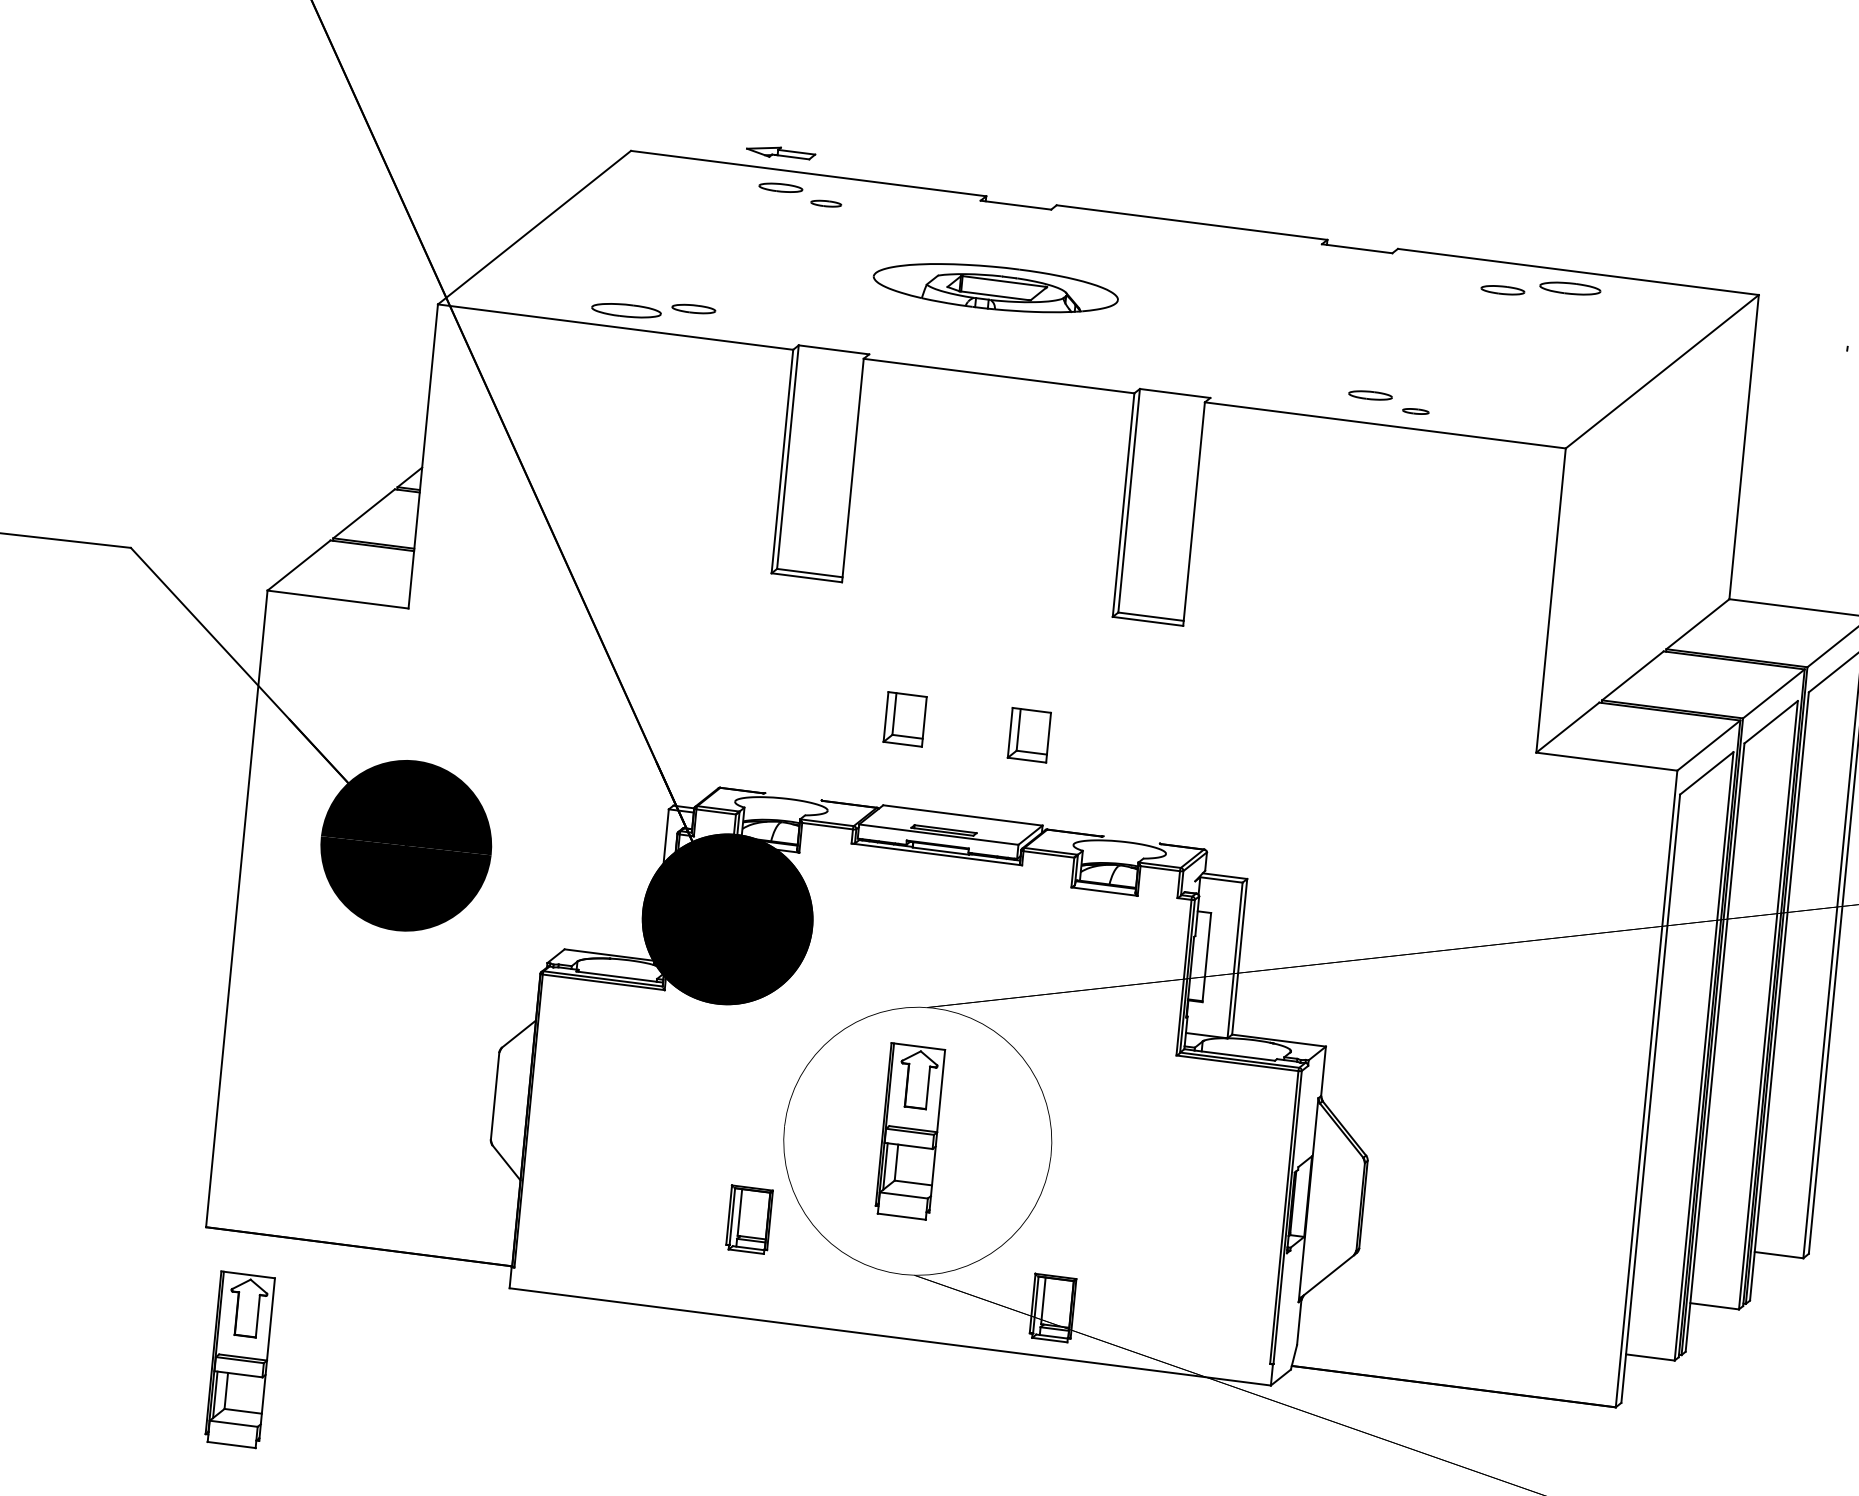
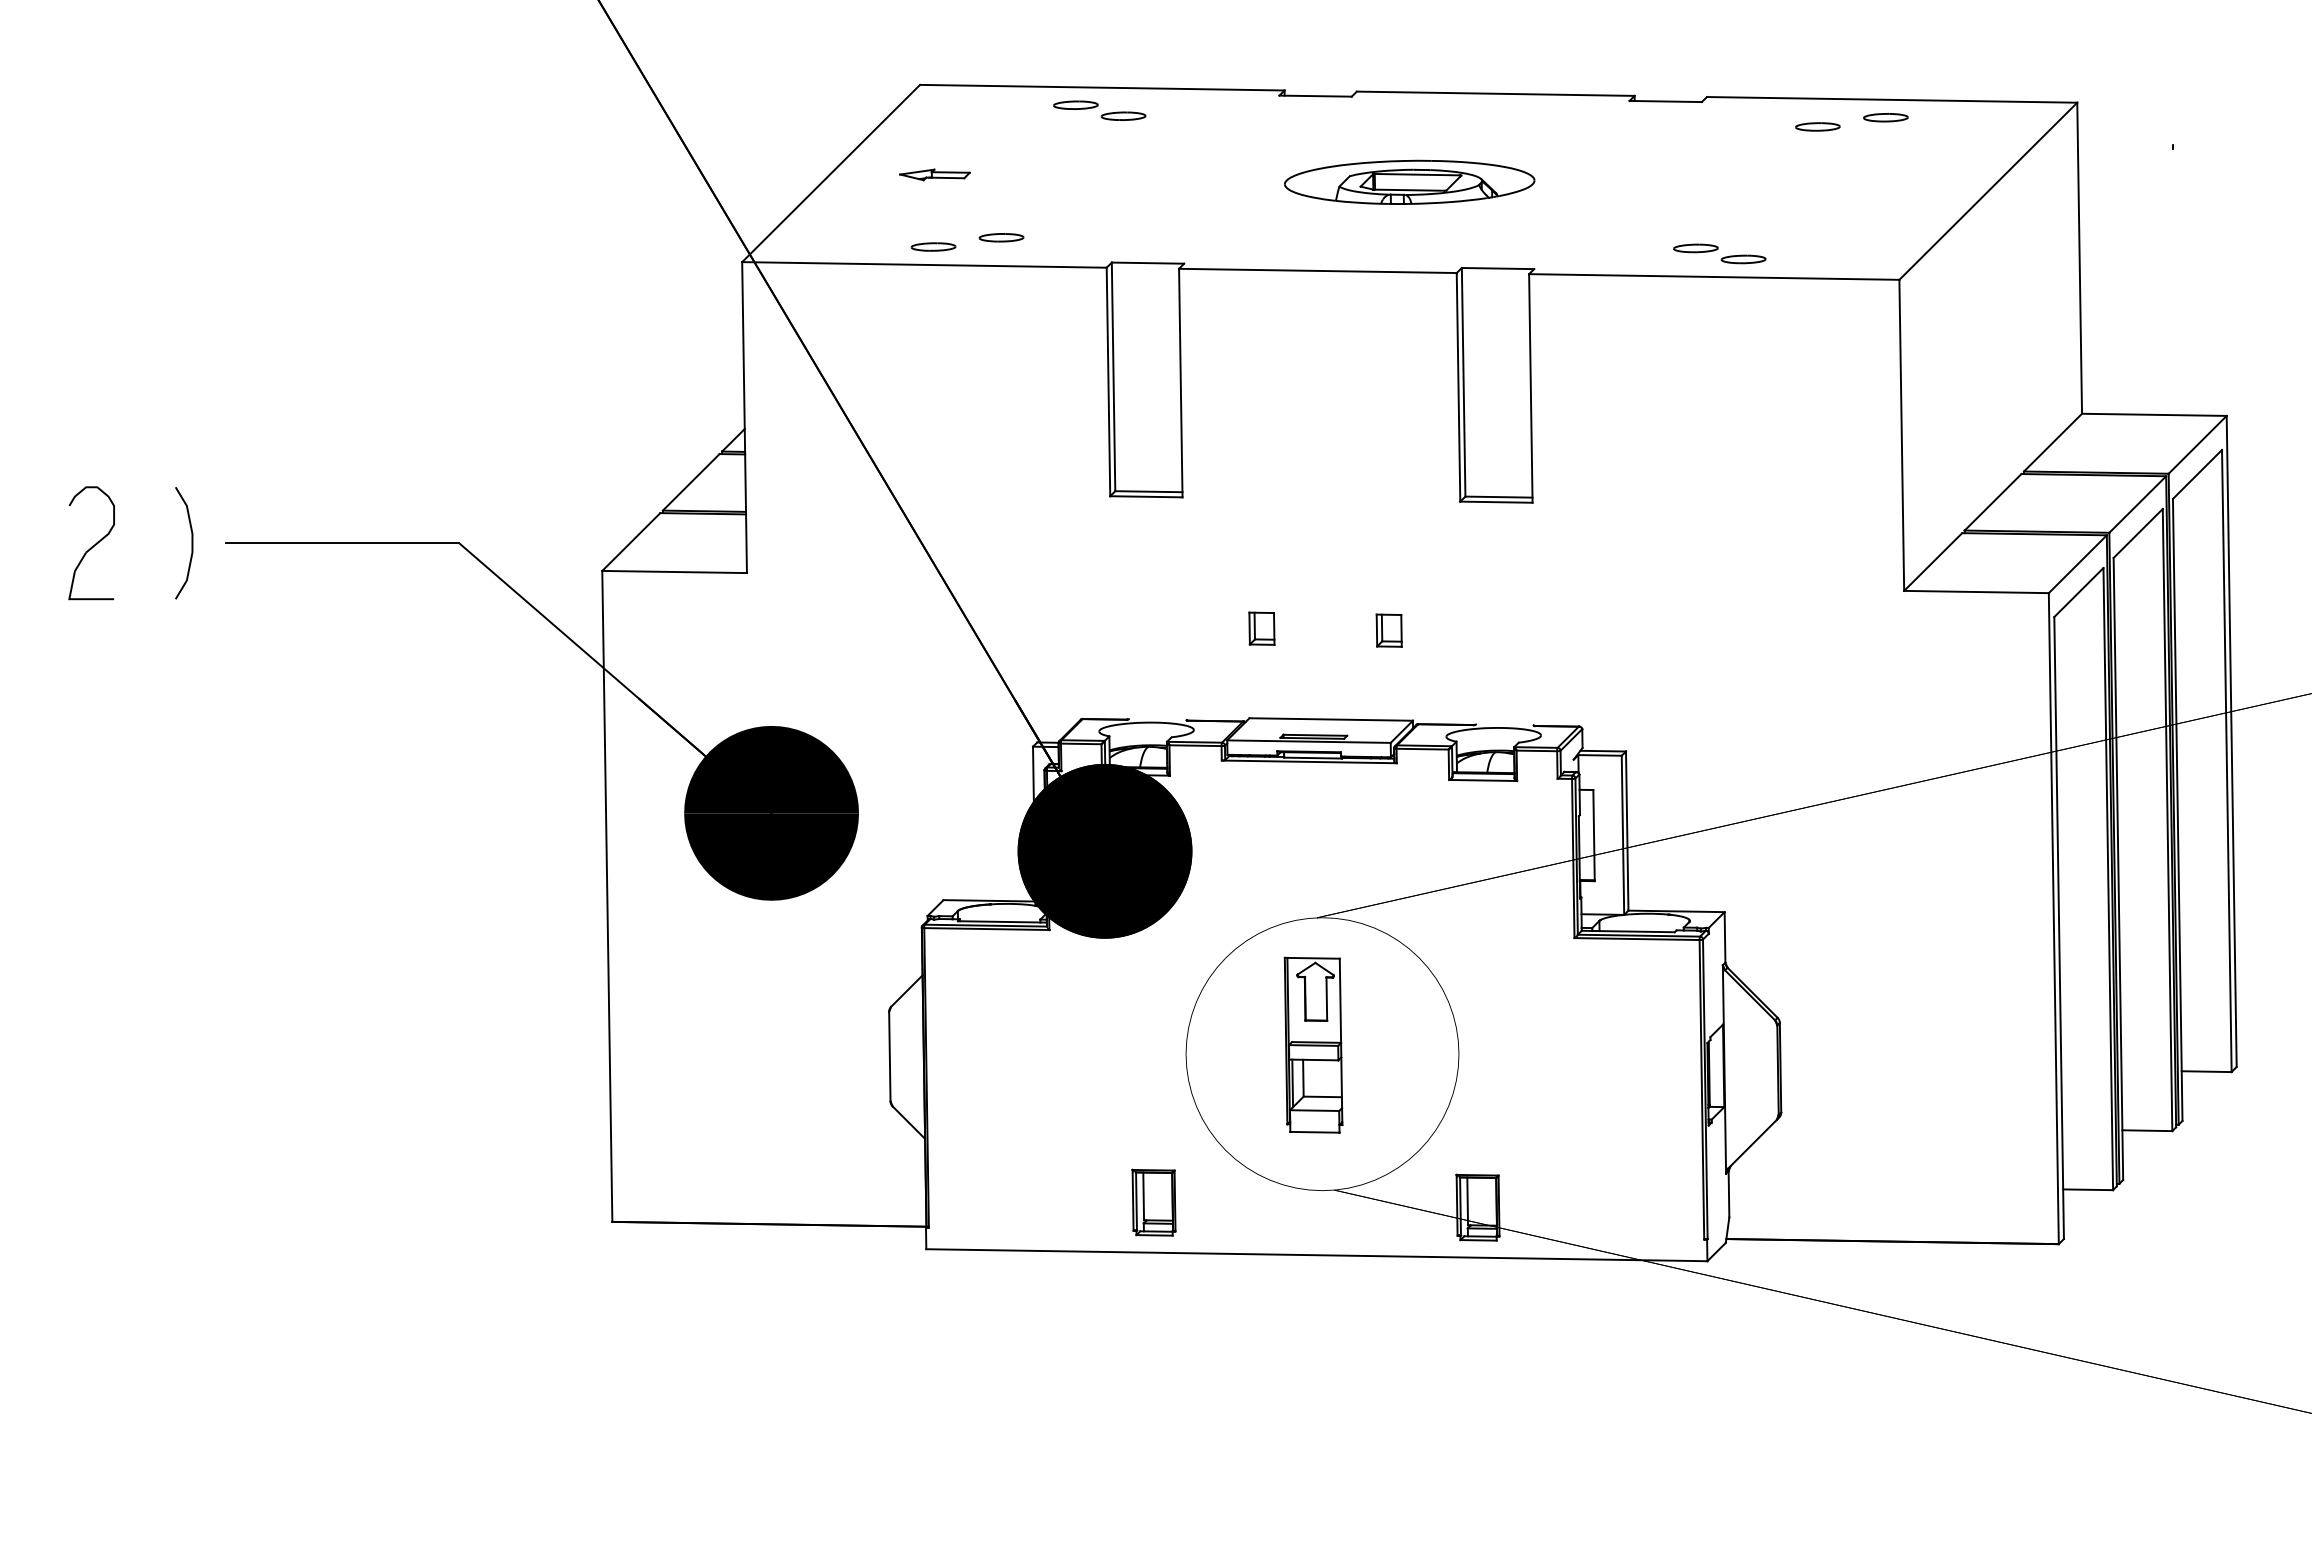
part: (780, 152) -> (934, 174), moved
part: (826, 203) -> (1123, 115), size x1.43
part: (995, 287) -> (1409, 181), moved
part: (1569, 288) -> (1885, 117), size x0.71
part: (626, 310) -> (933, 246), size x0.62
part: (1415, 411) -> (1743, 259), size x1.67
part: (904, 718) -> (1261, 628), size x0.62
part: (1028, 734) -> (1388, 630), size x0.62
part: (748, 1219) -> (1153, 1202), moved
part: (239, 1359) -> (661, 1351), removed

